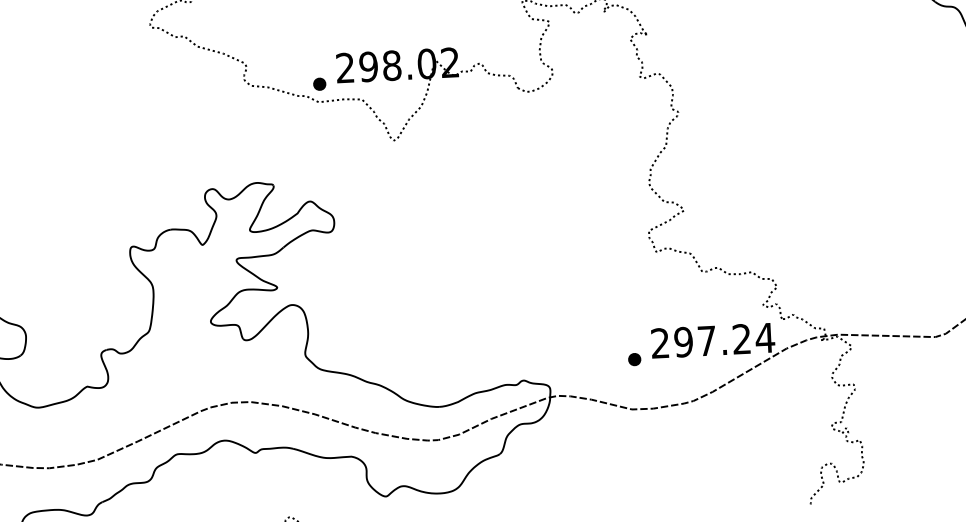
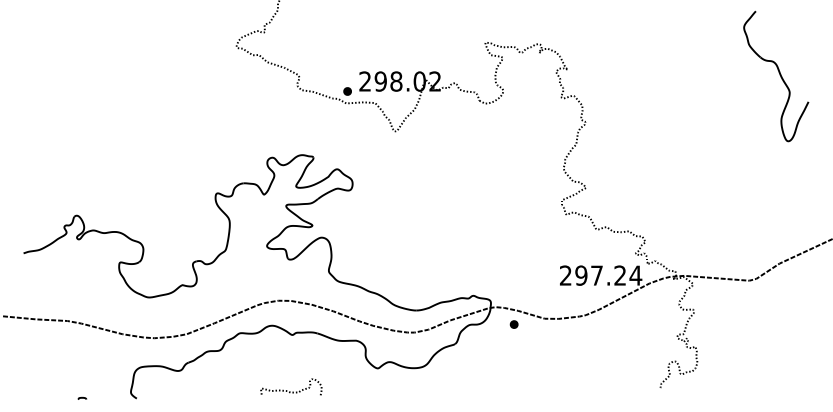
part: (633, 359) -> (513, 324), moved

